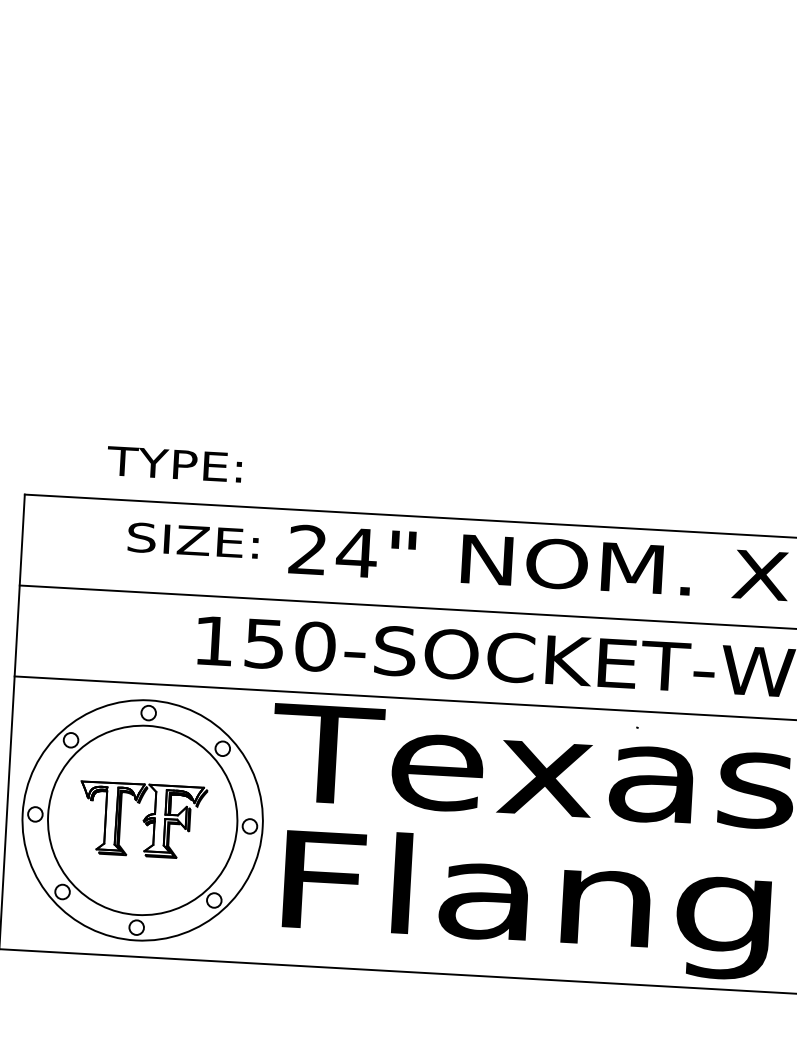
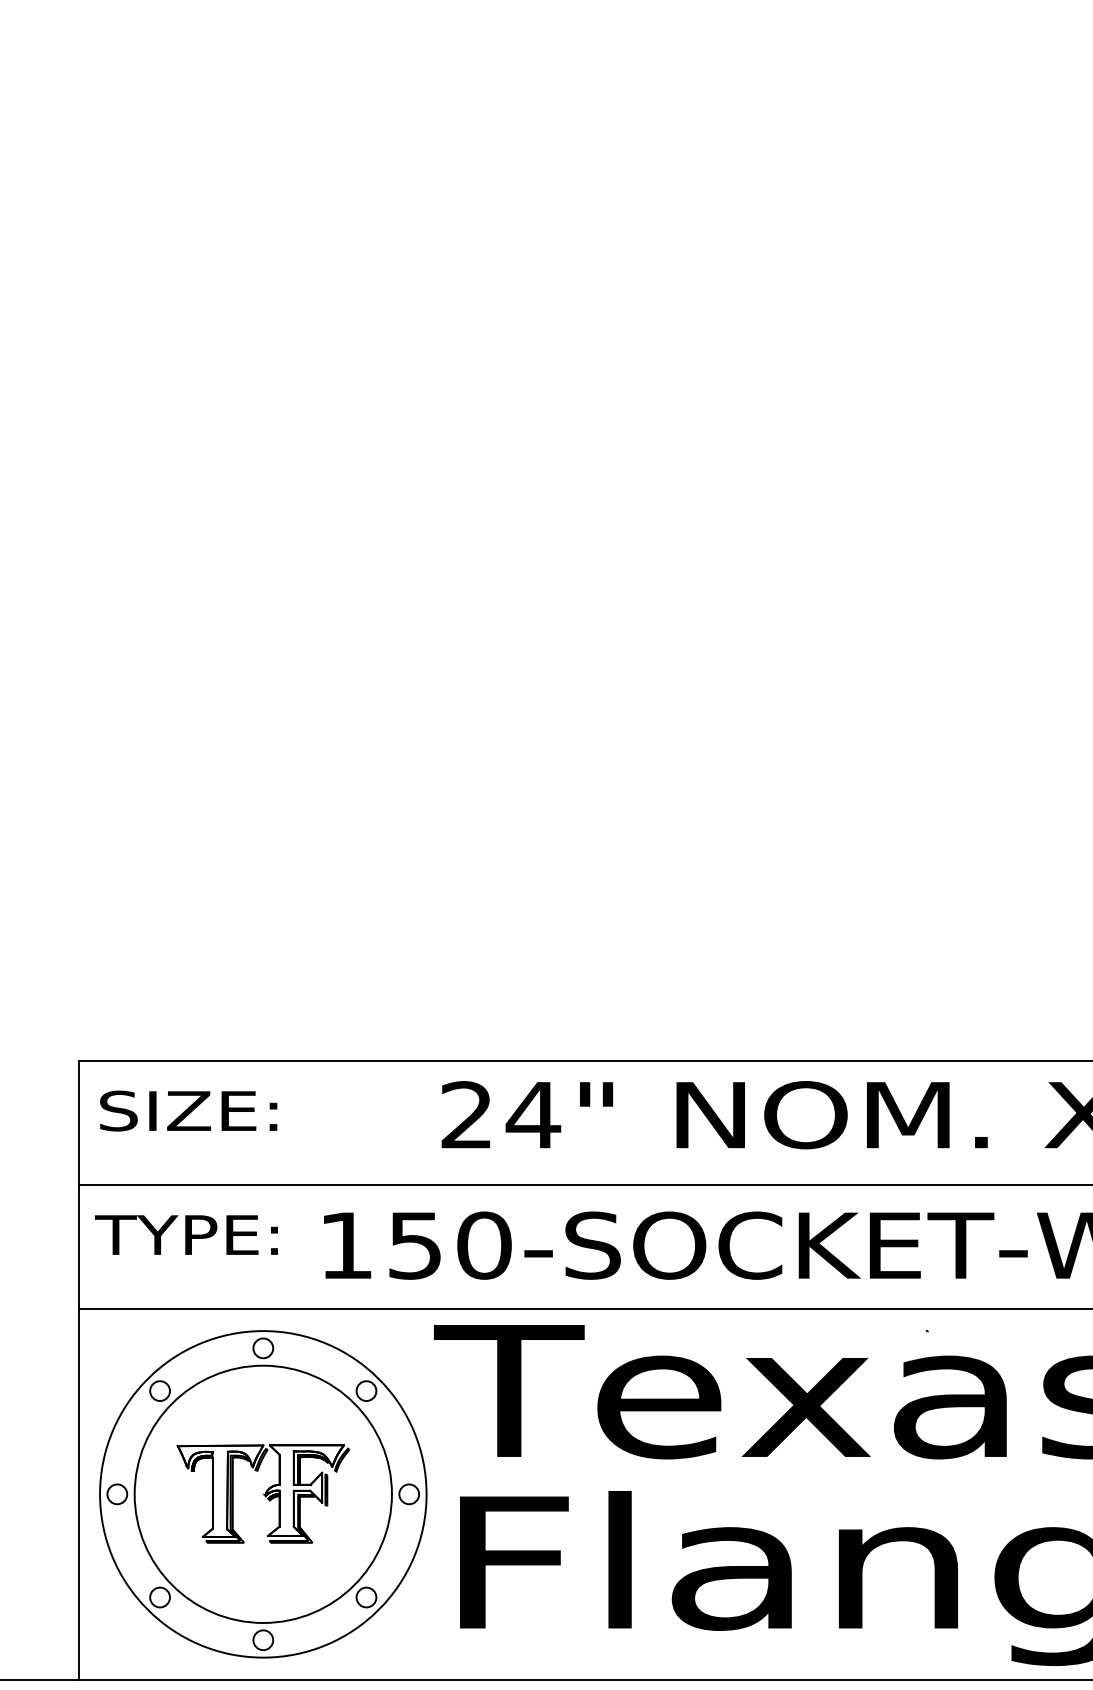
text: (174, 463) -> (186, 1234), moved
text: (193, 540) -> (188, 1110), moved

